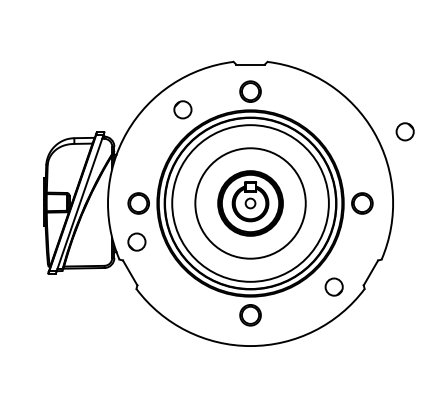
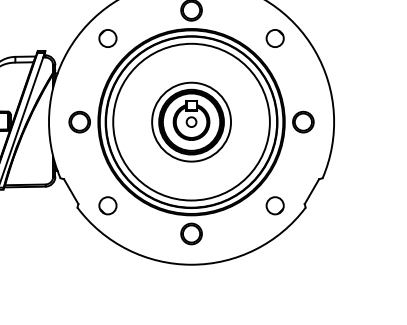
circle: (182, 109) -> (107, 38), moved
circle: (404, 131) -> (274, 38), moved
circle: (250, 203) -> (191, 122), size x0.71
circle: (136, 241) -> (107, 205), moved

